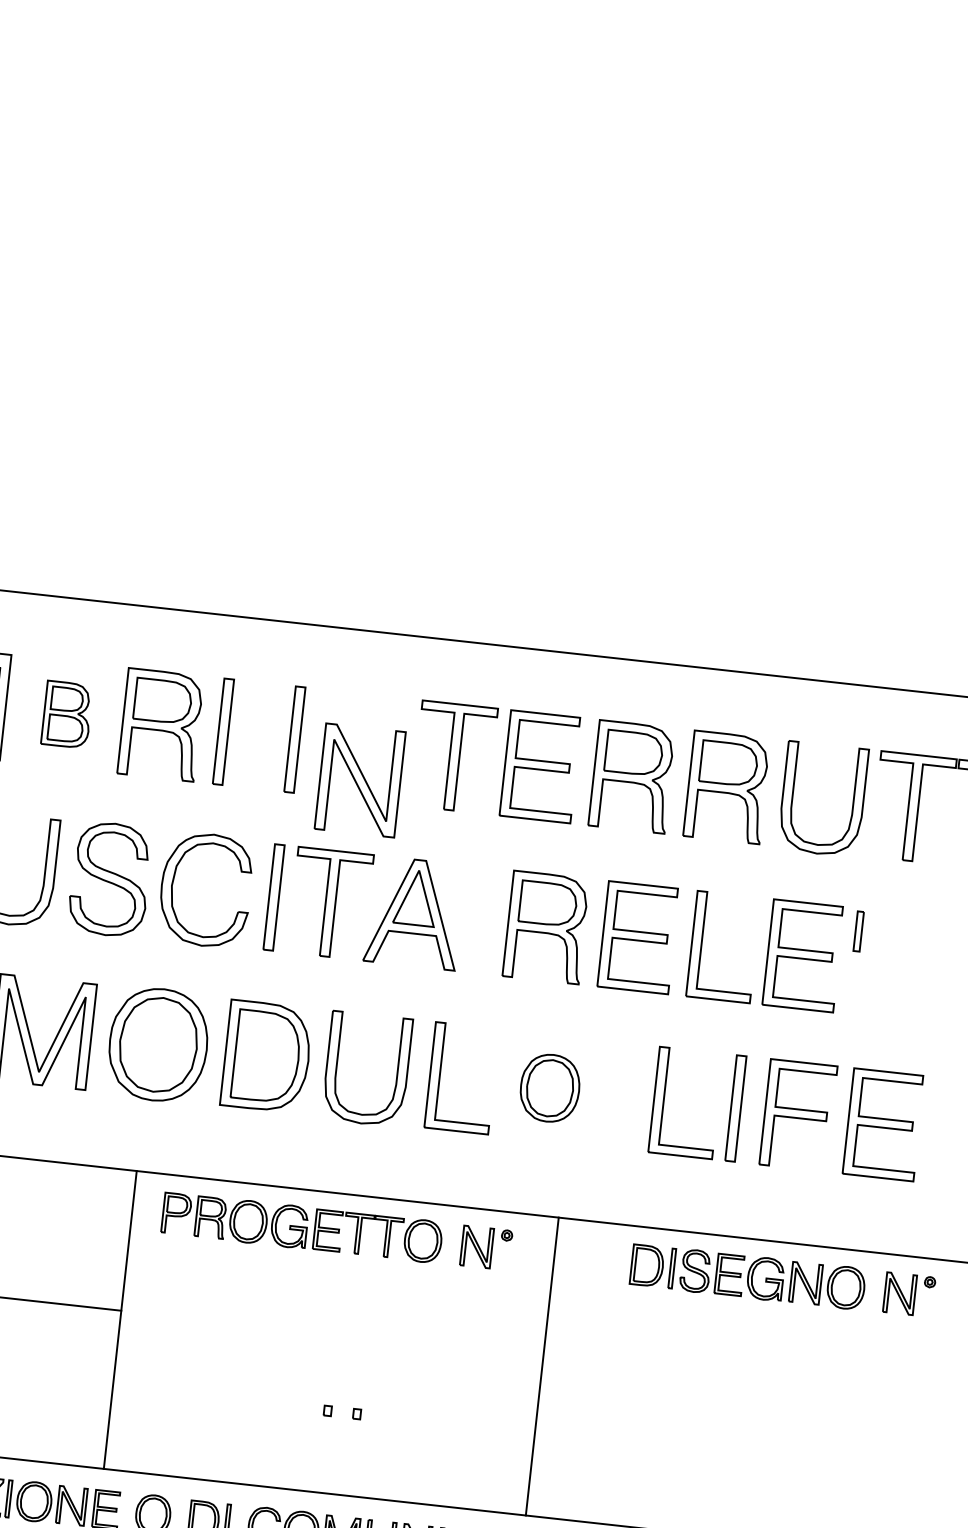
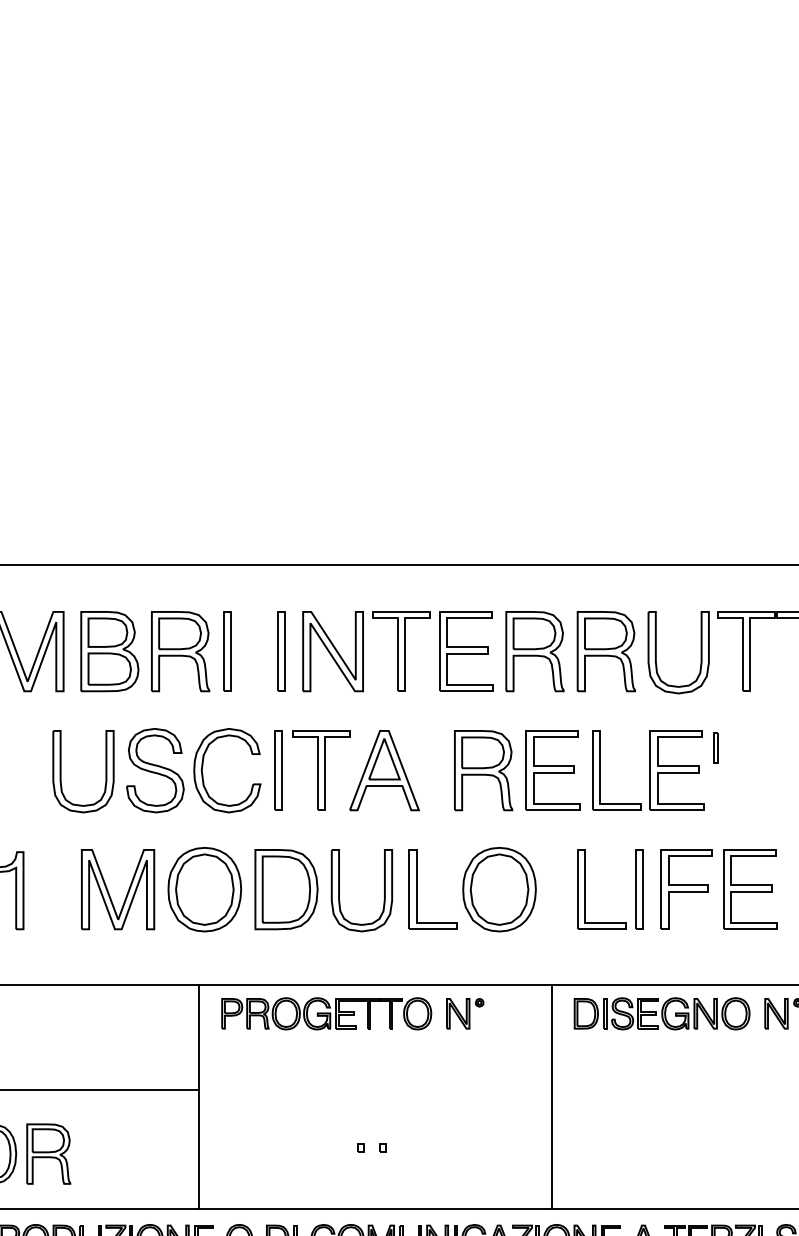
part: (66, 714) -> (109, 651), size x1.67
part: (359, 780) -> (332, 651), moved
part: (550, 1087) -> (499, 889), size x1.67
line: (542, 1366) -> (551, 1097), moved

